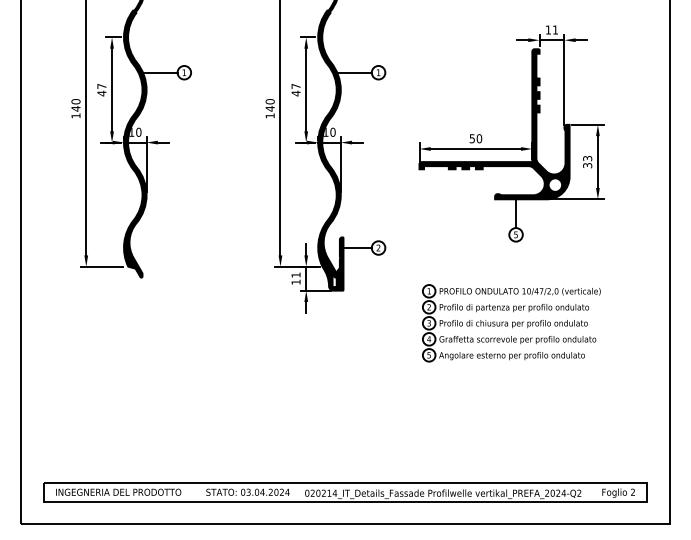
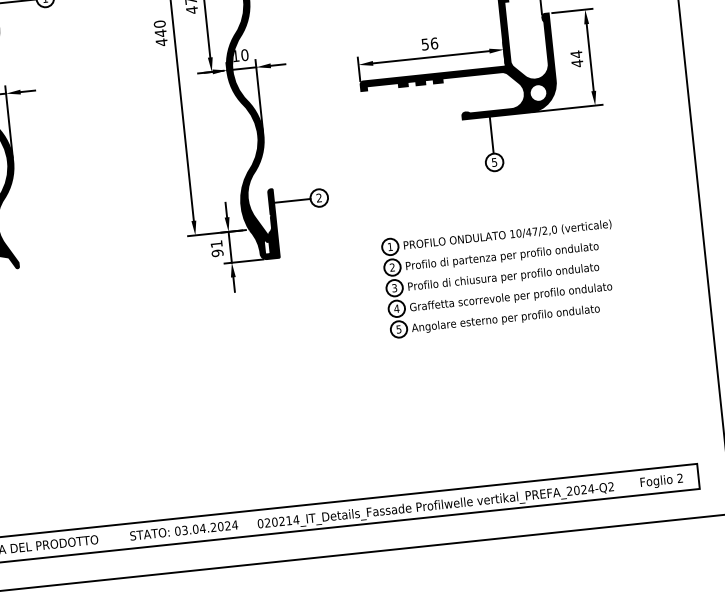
text: (269, 115) -> (160, 42), 140 -> 440
text: (479, 138) -> (434, 43), 50 -> 56
text: (587, 161) -> (576, 58), 33 -> 44
text: (295, 281) -> (216, 252), 11 -> 91

